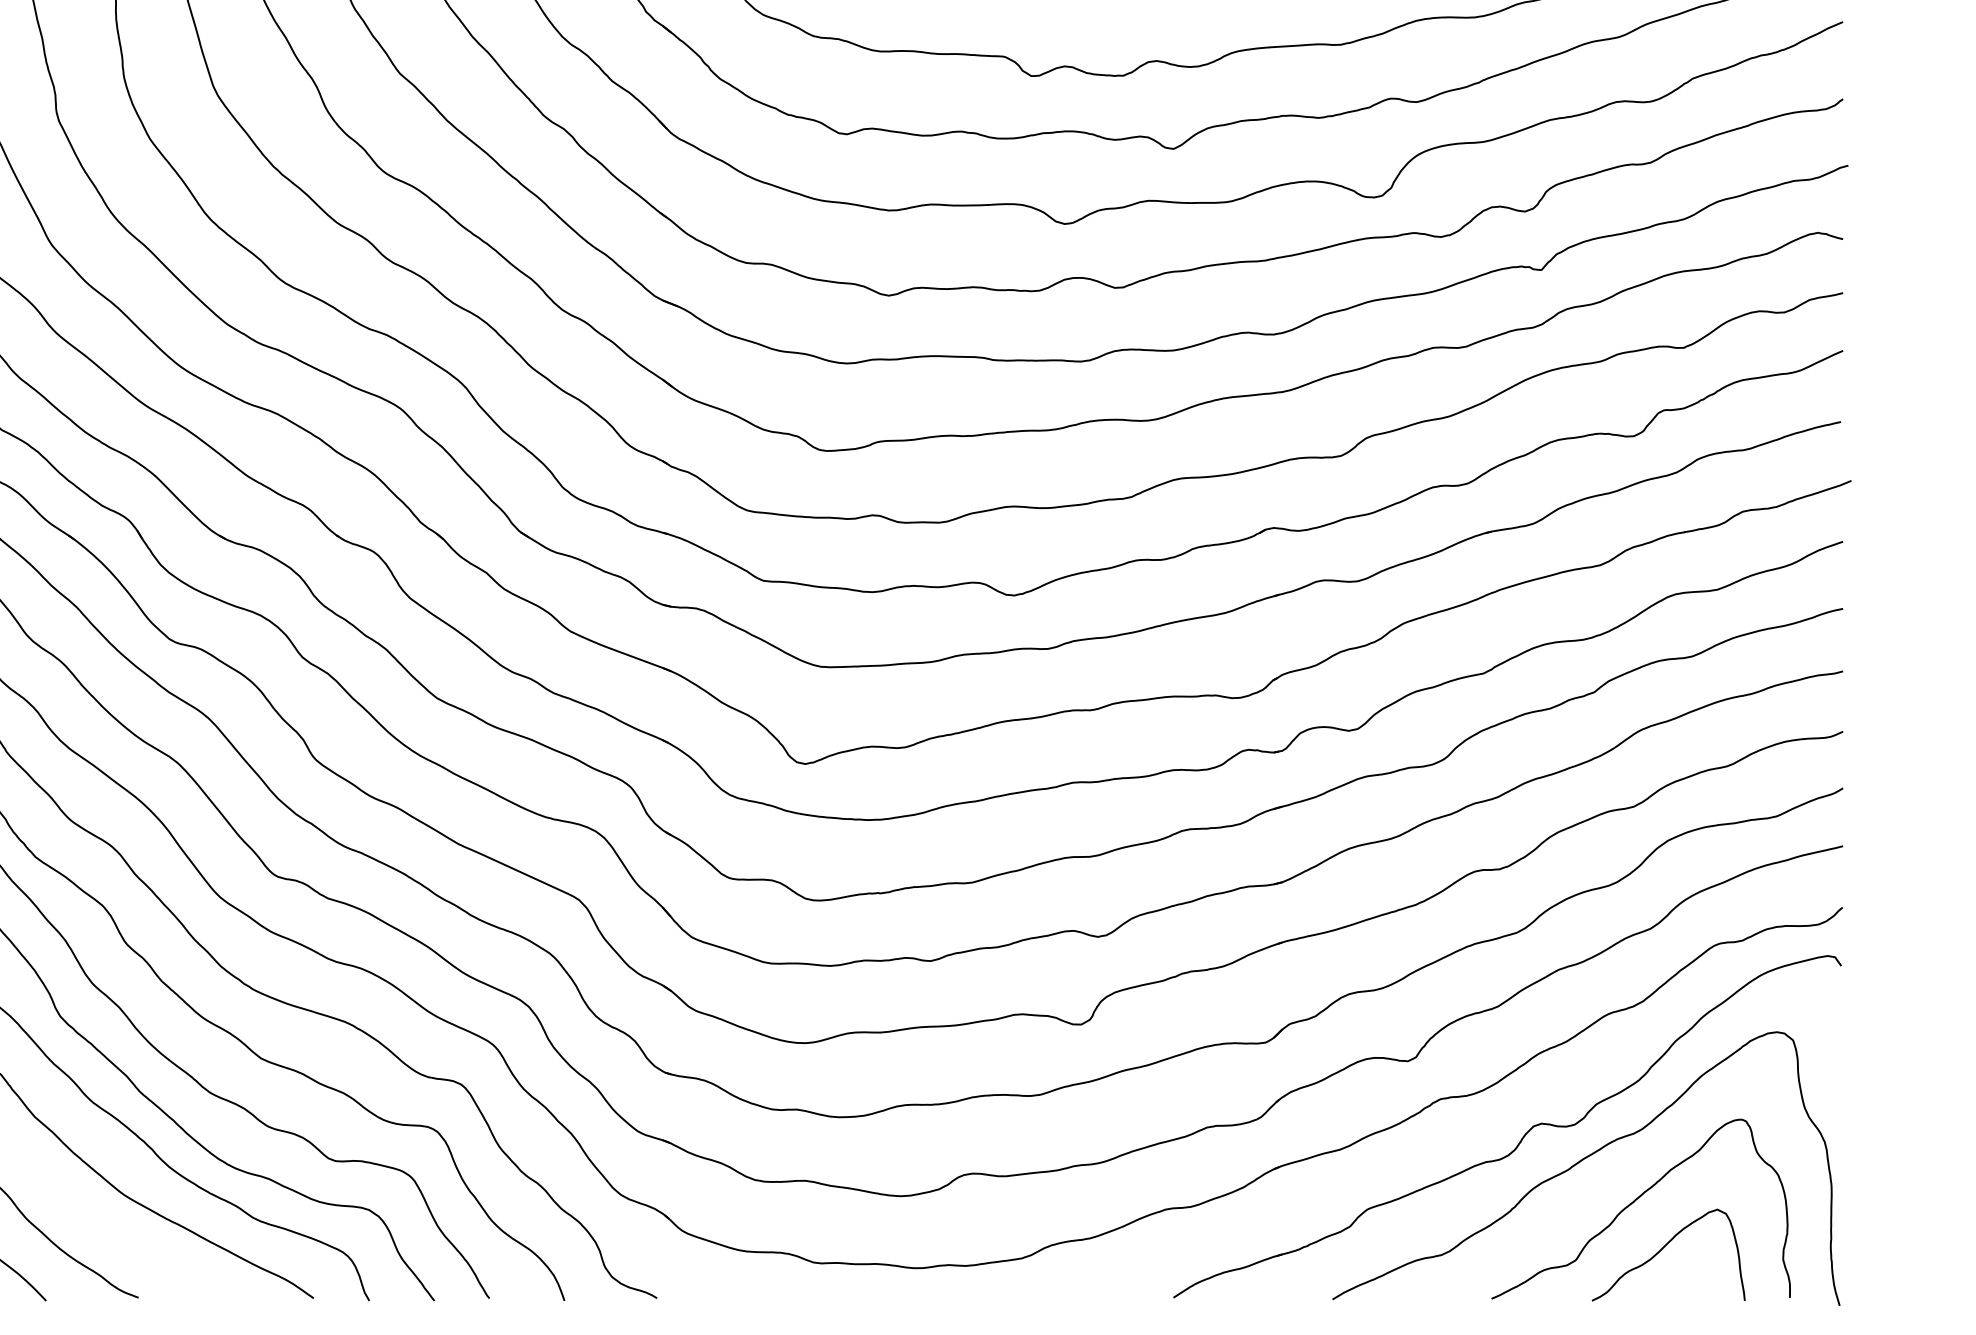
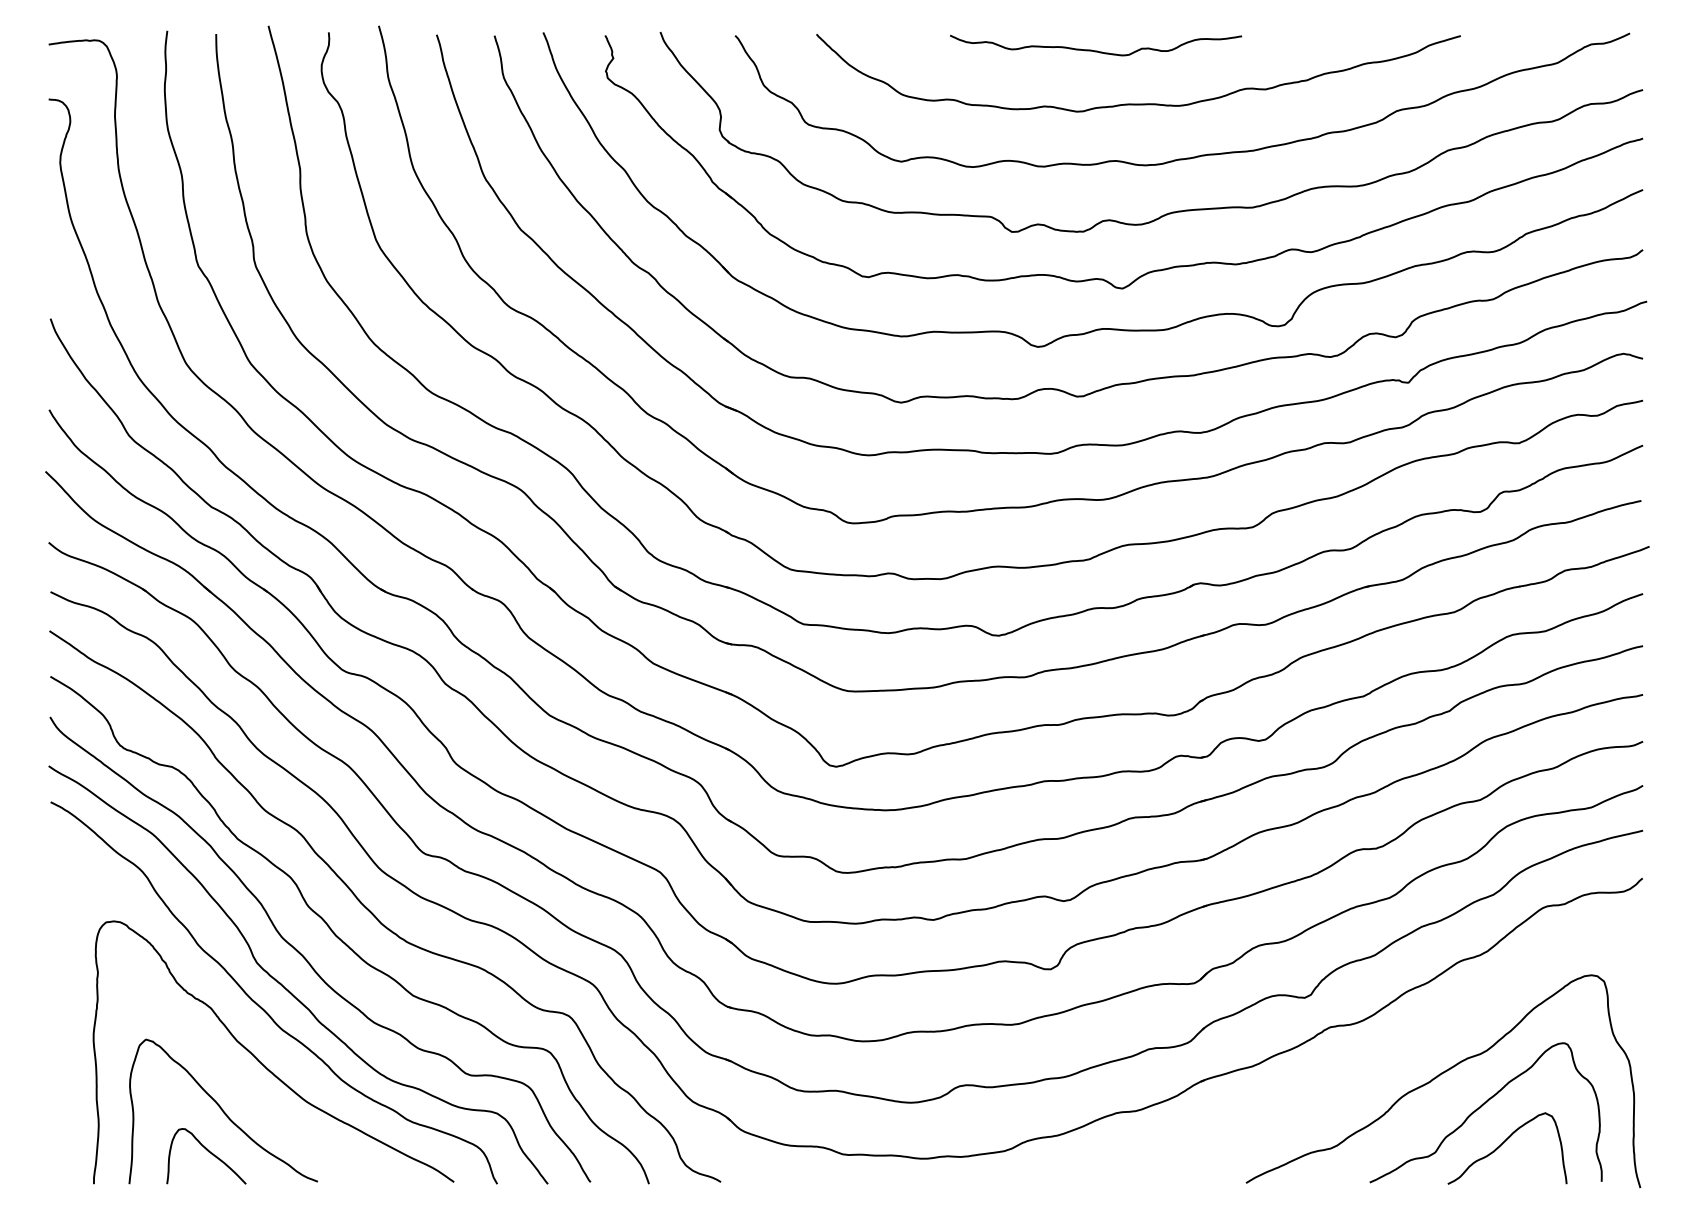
part: (1522, 1136) -> (1393, 1056), removed

